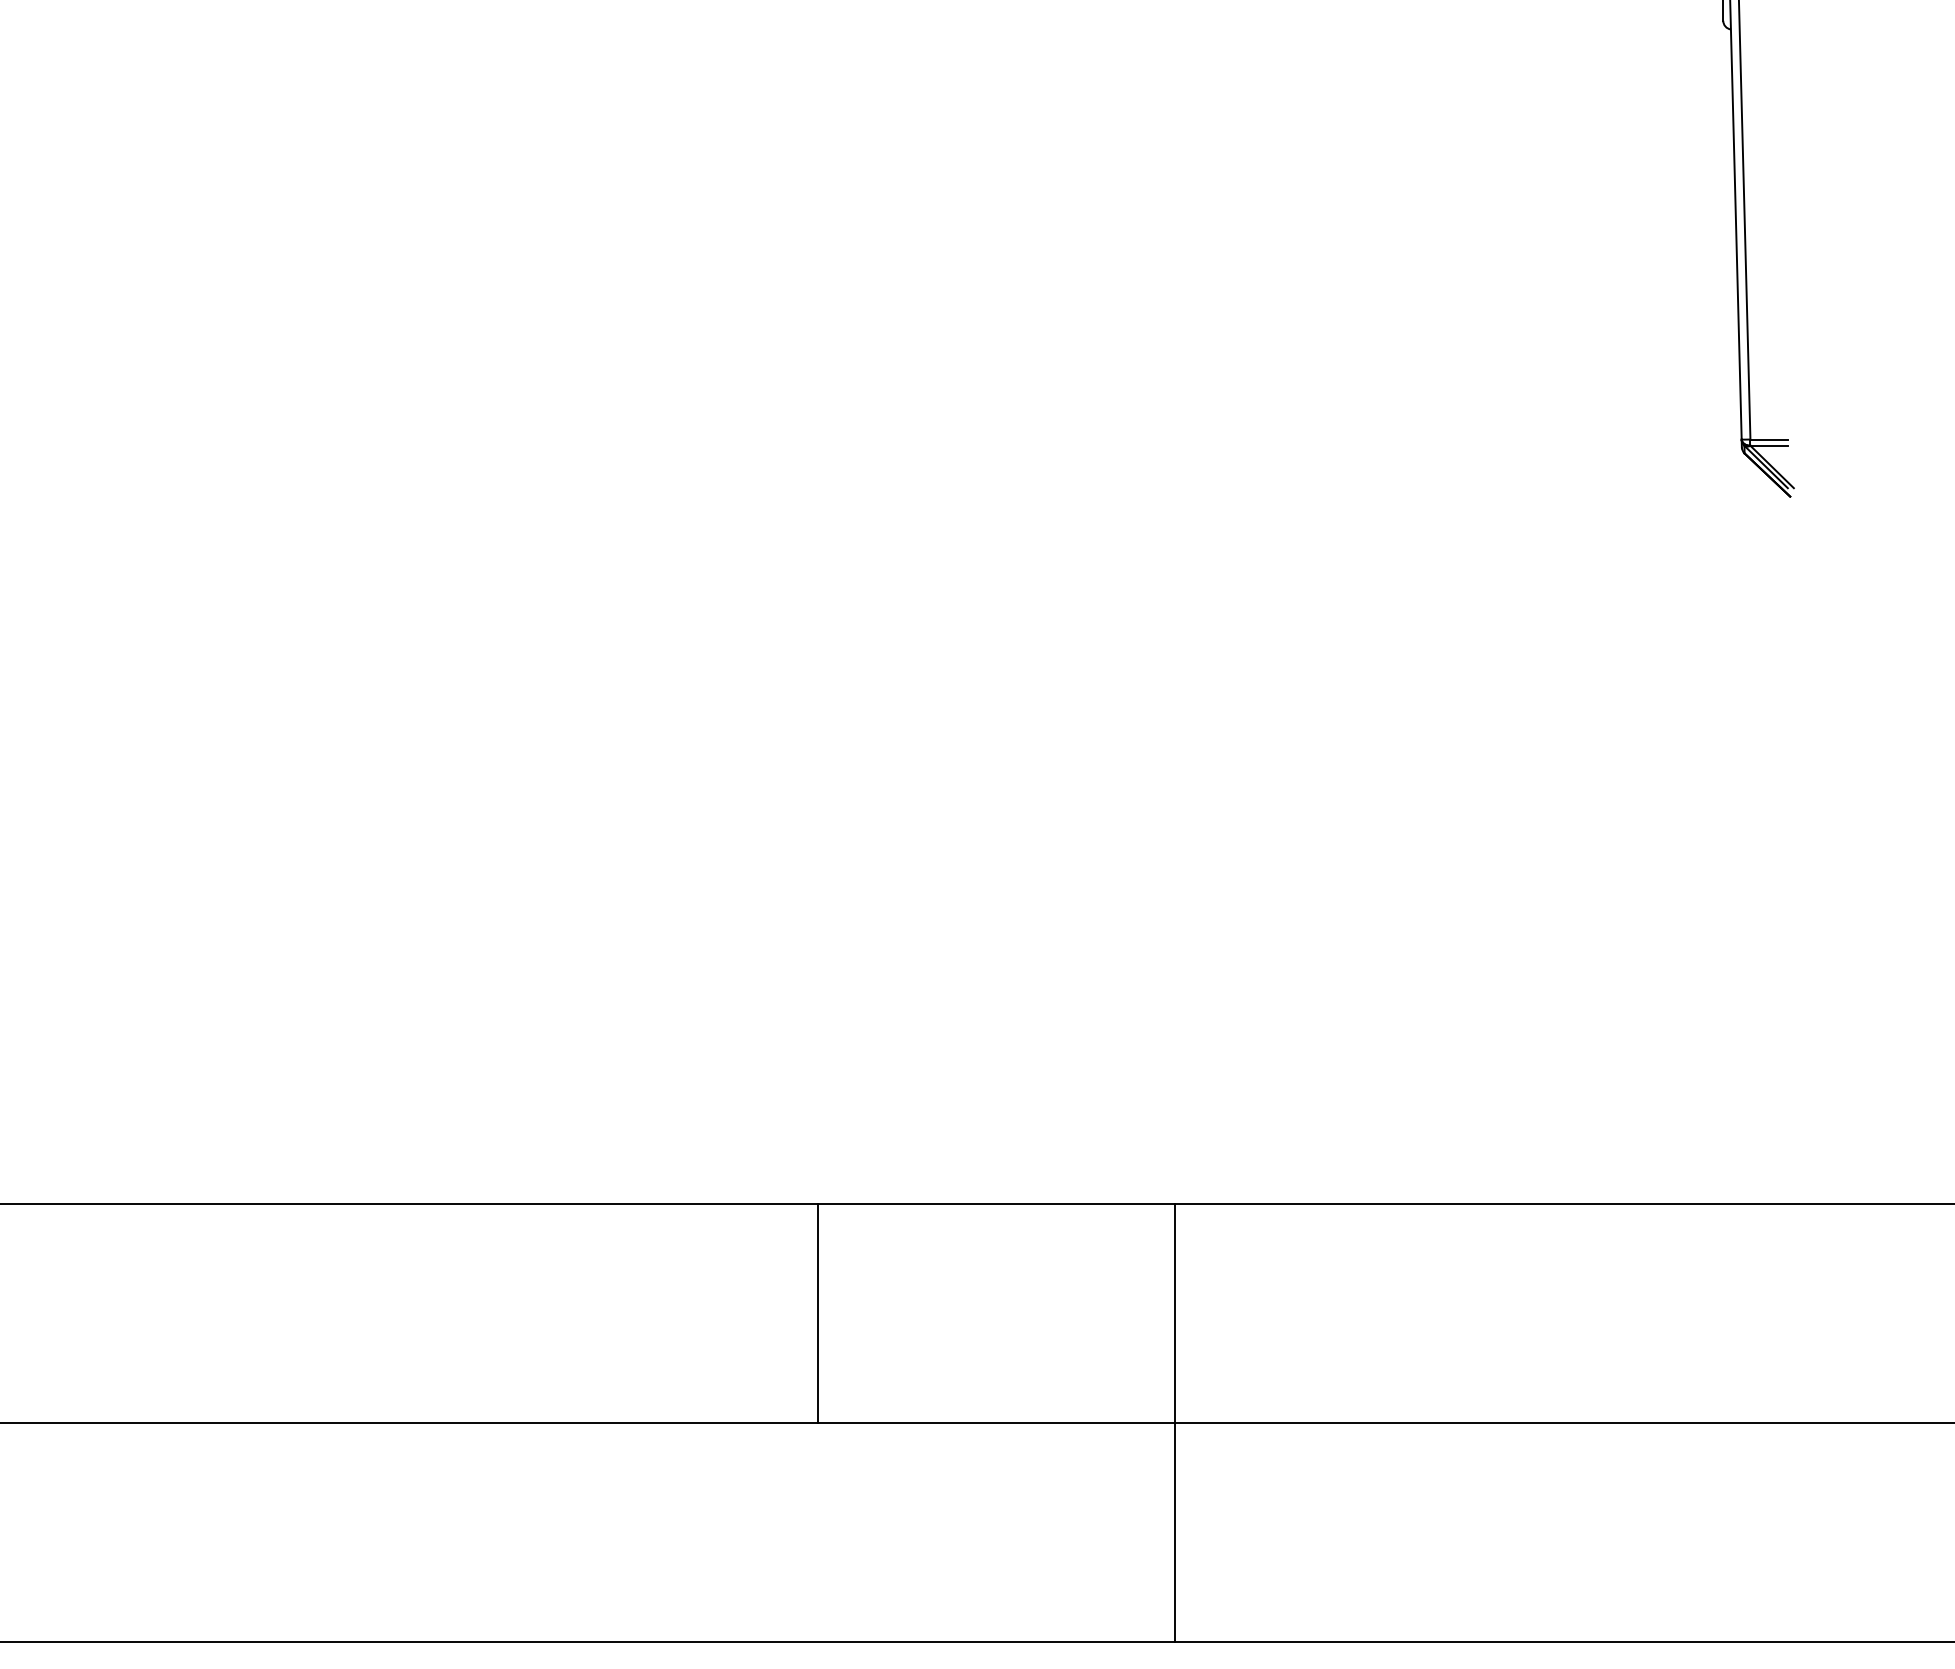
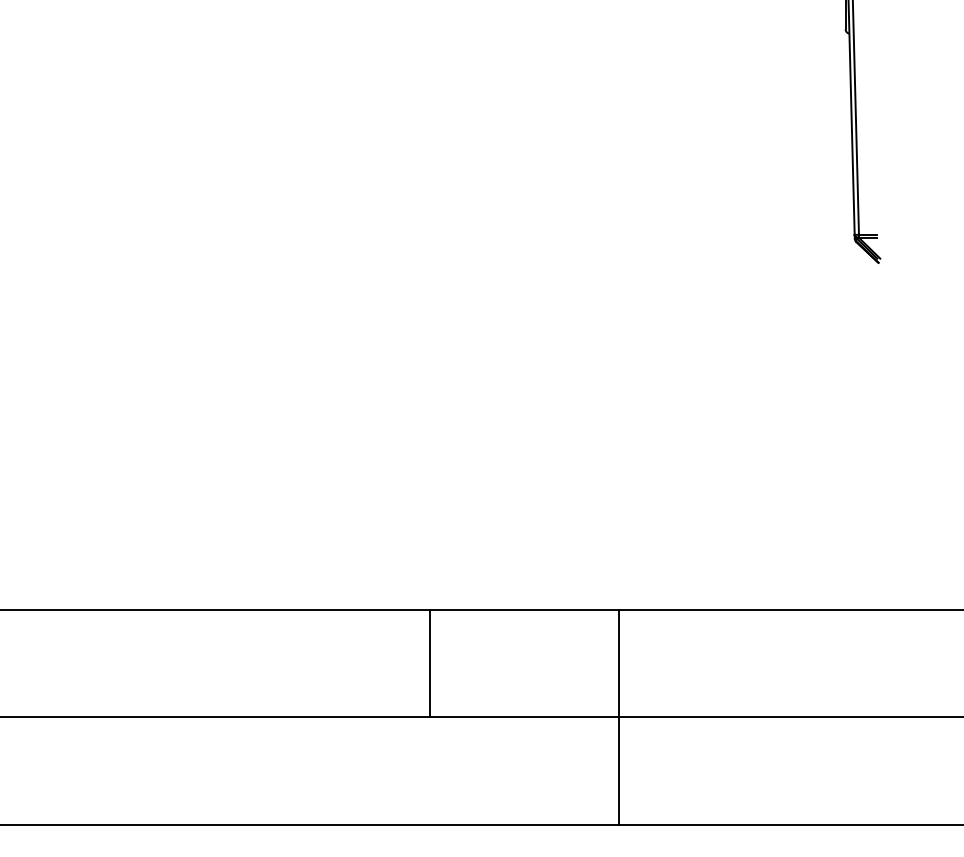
line: (817, 1313) -> (430, 663), moved
line: (1174, 1421) -> (618, 716), moved

